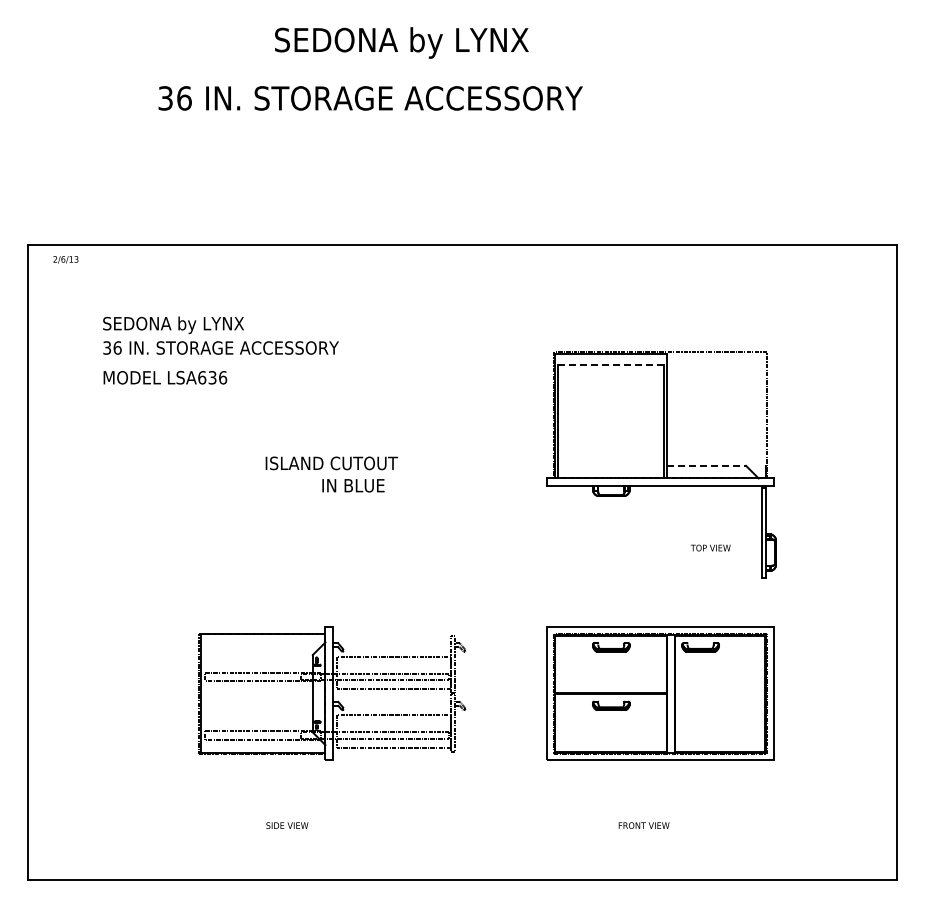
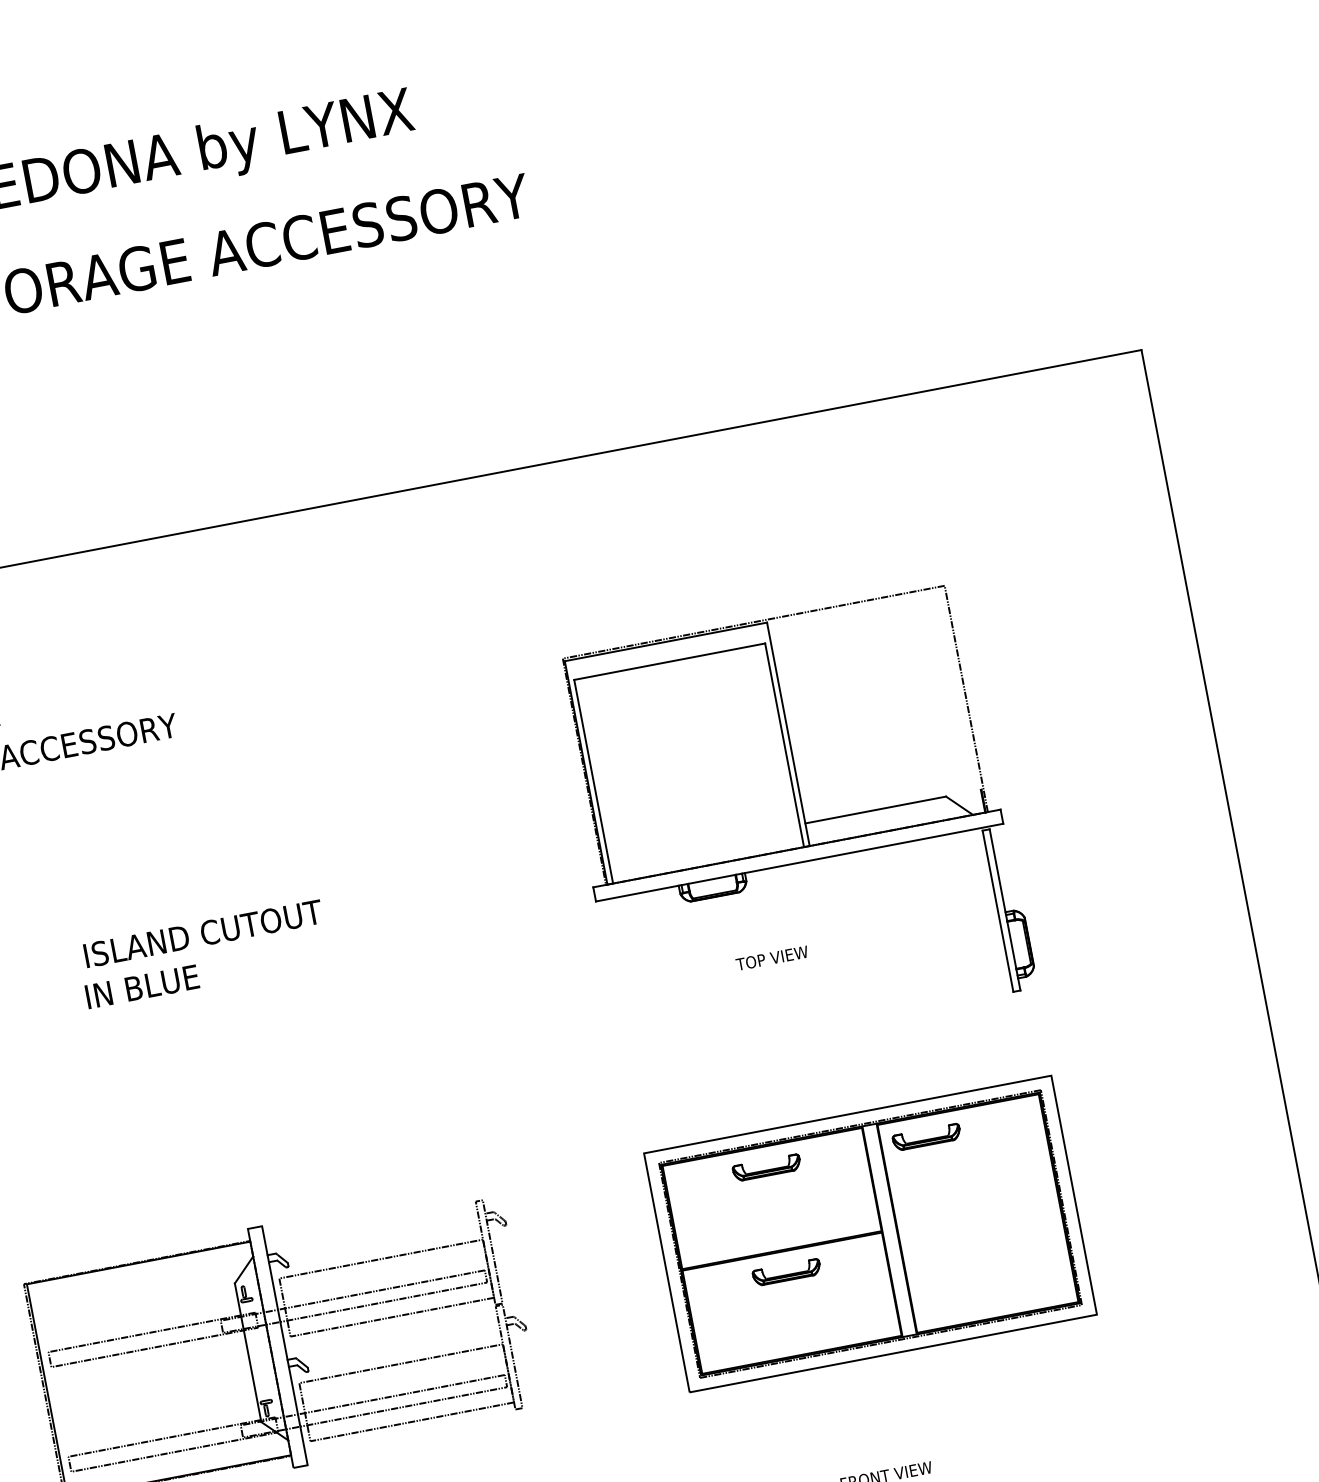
line: (610, 364) -> (668, 661), dashed -> solid
line: (707, 465) -> (876, 809), dashed -> solid
text: (353, 485) -> (142, 986), moved
text: (710, 547) -> (771, 957), moved

